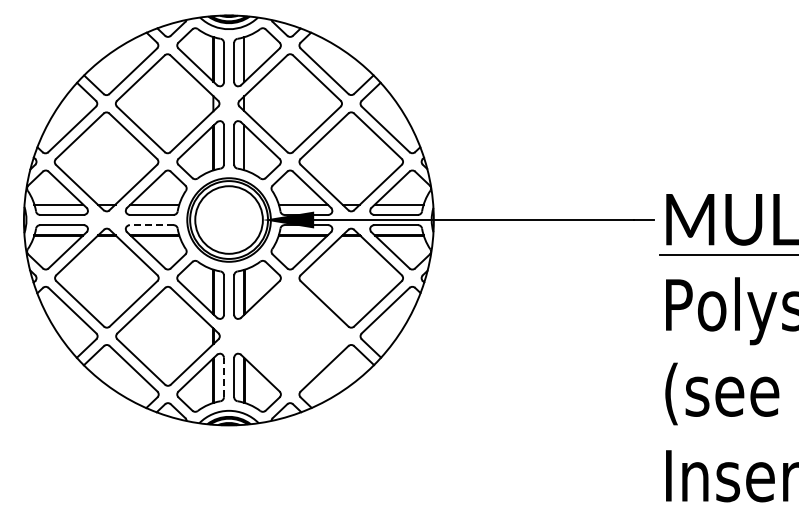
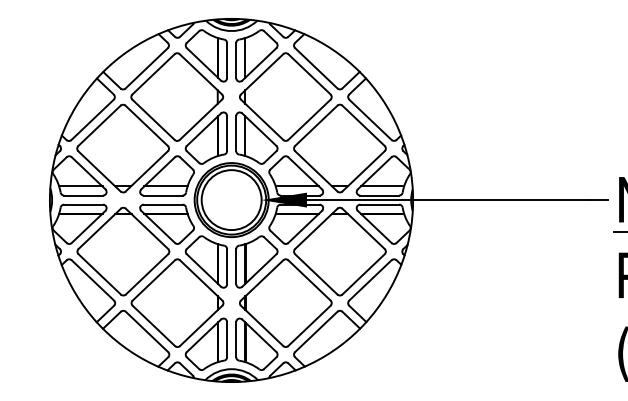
line: (151, 225) -> (162, 204), dashed -> solid
part: (289, 336) -> (285, 303), added
line: (223, 377) -> (226, 339), dashed -> solid

